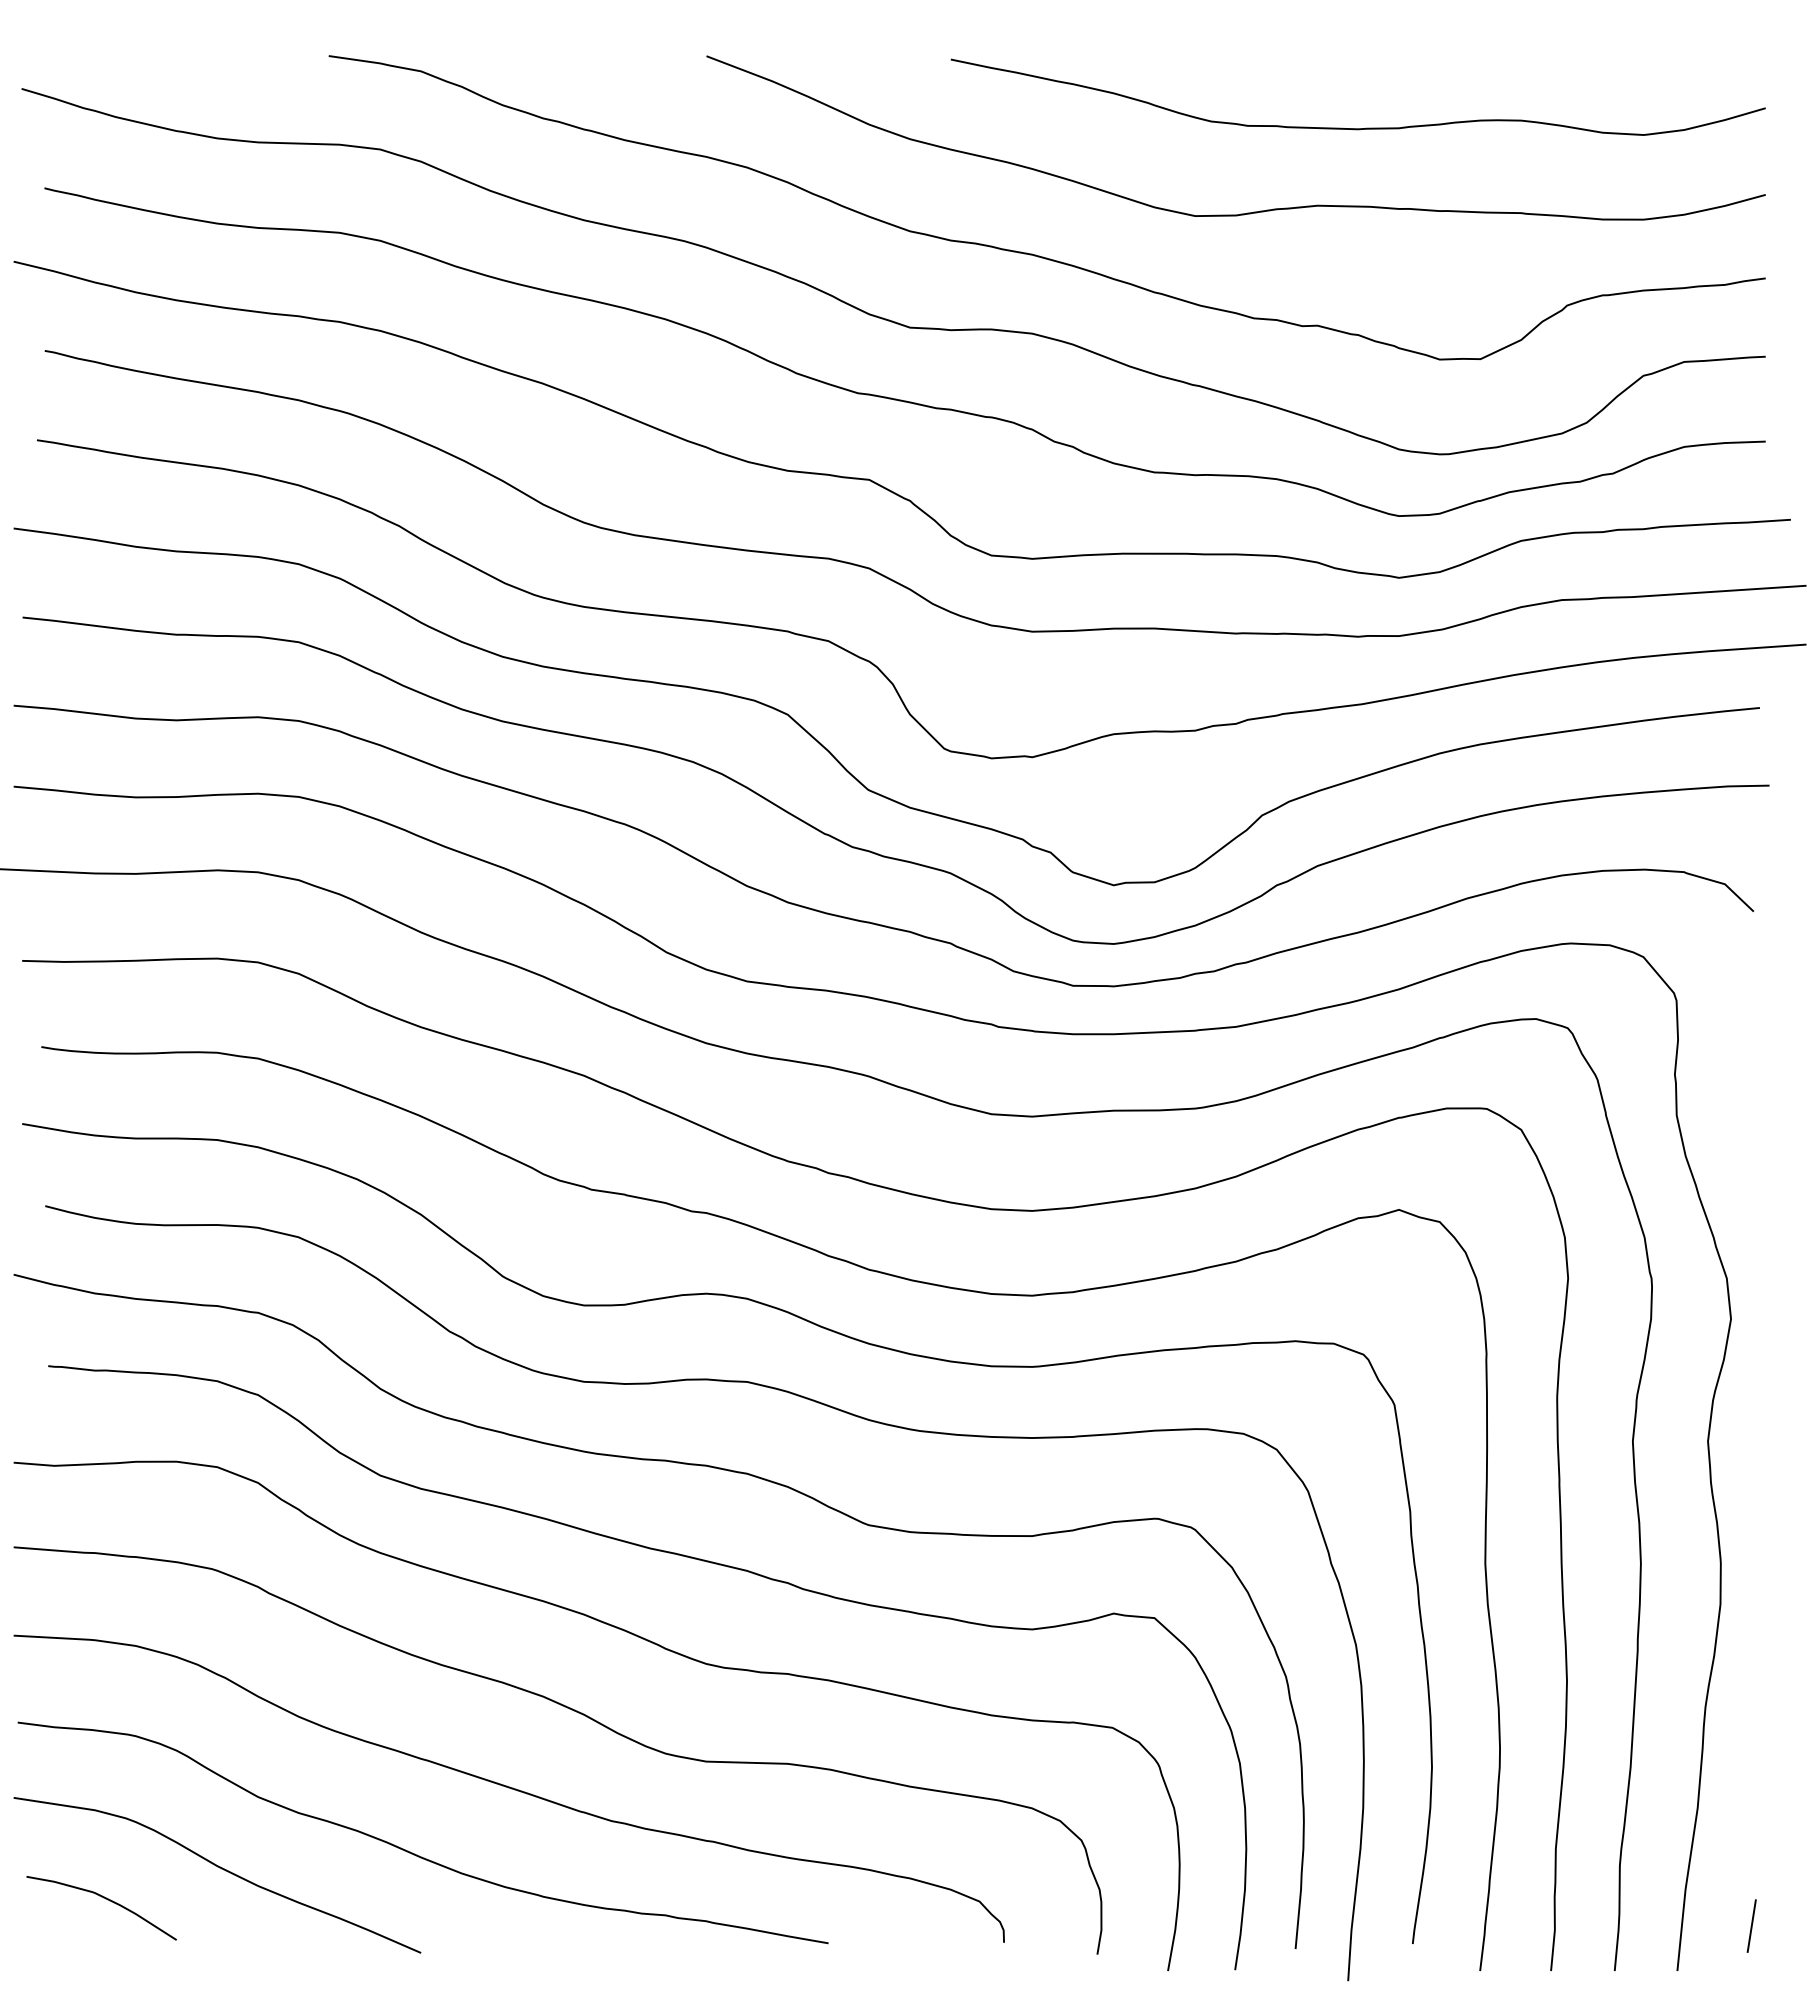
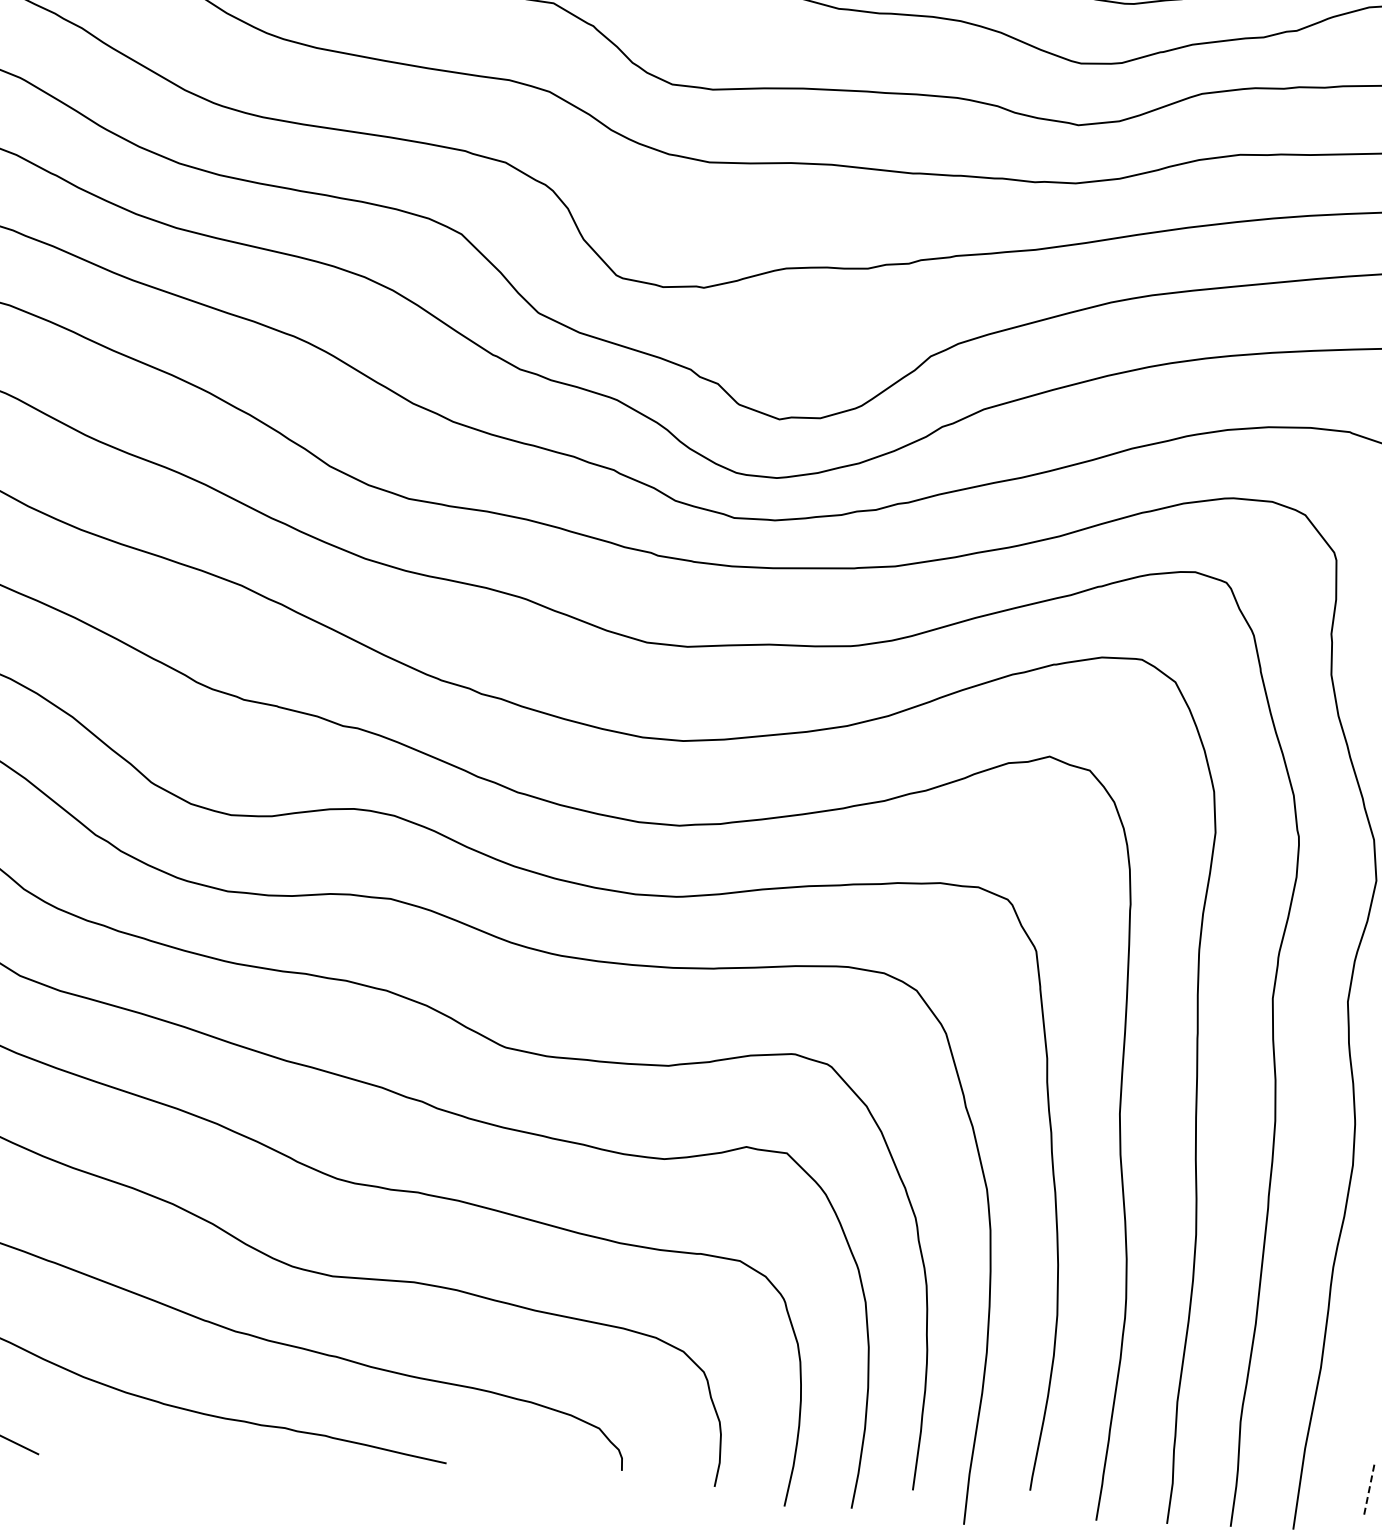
line: (1751, 1925) -> (1369, 1487), solid -> dashed

